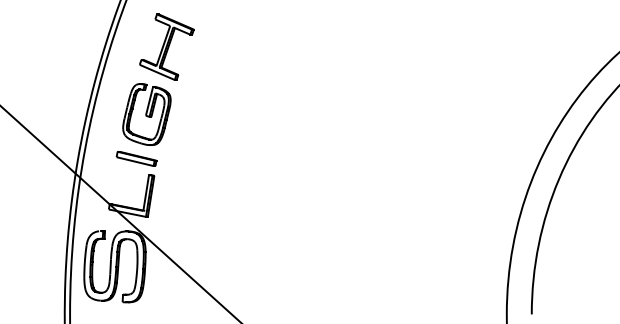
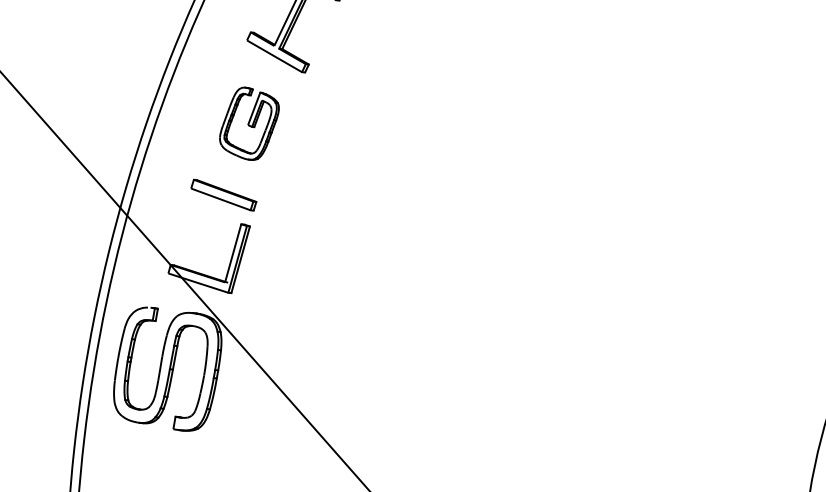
part: (146, 114) -> (248, 123), size x0.7

